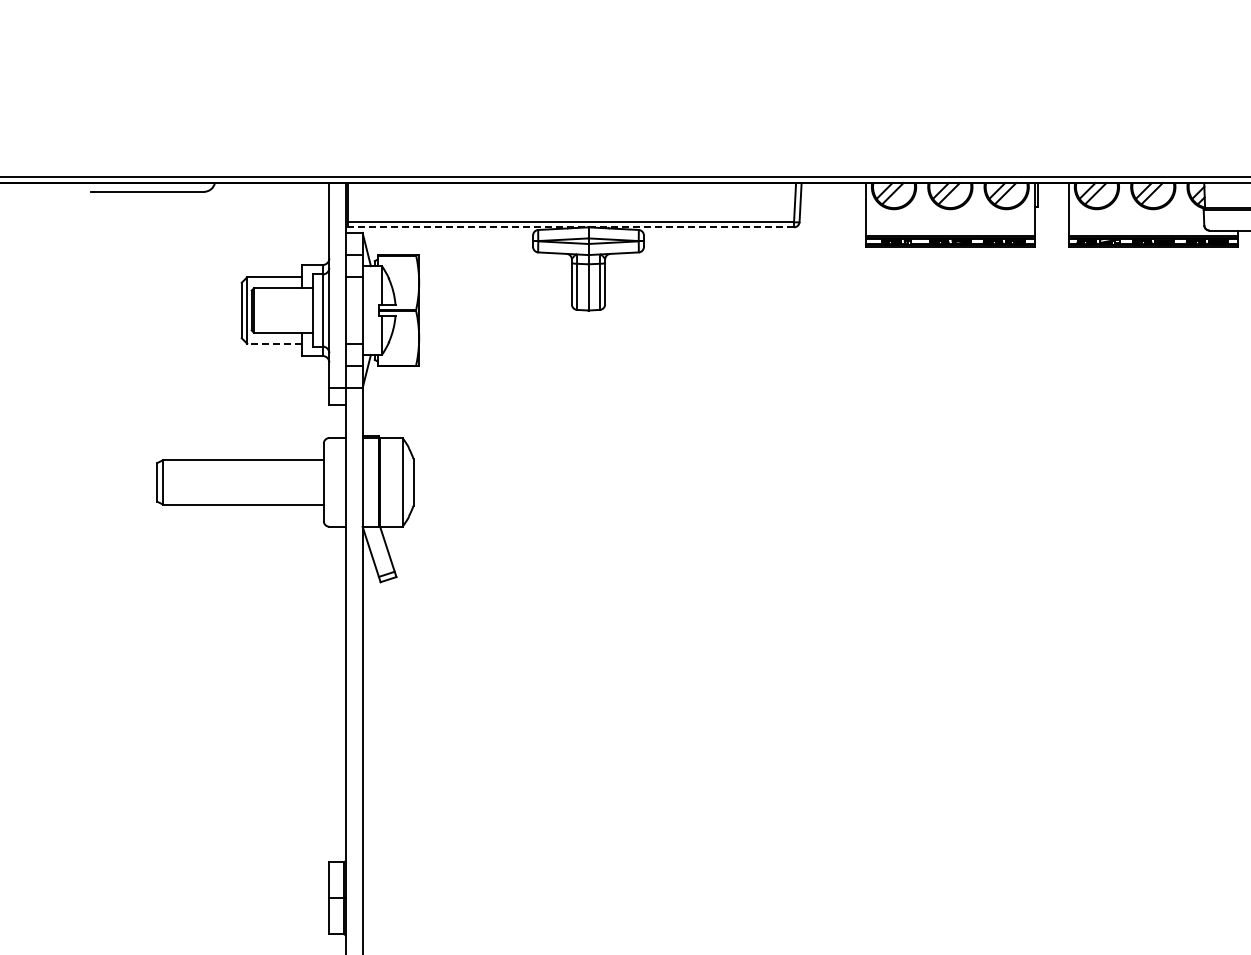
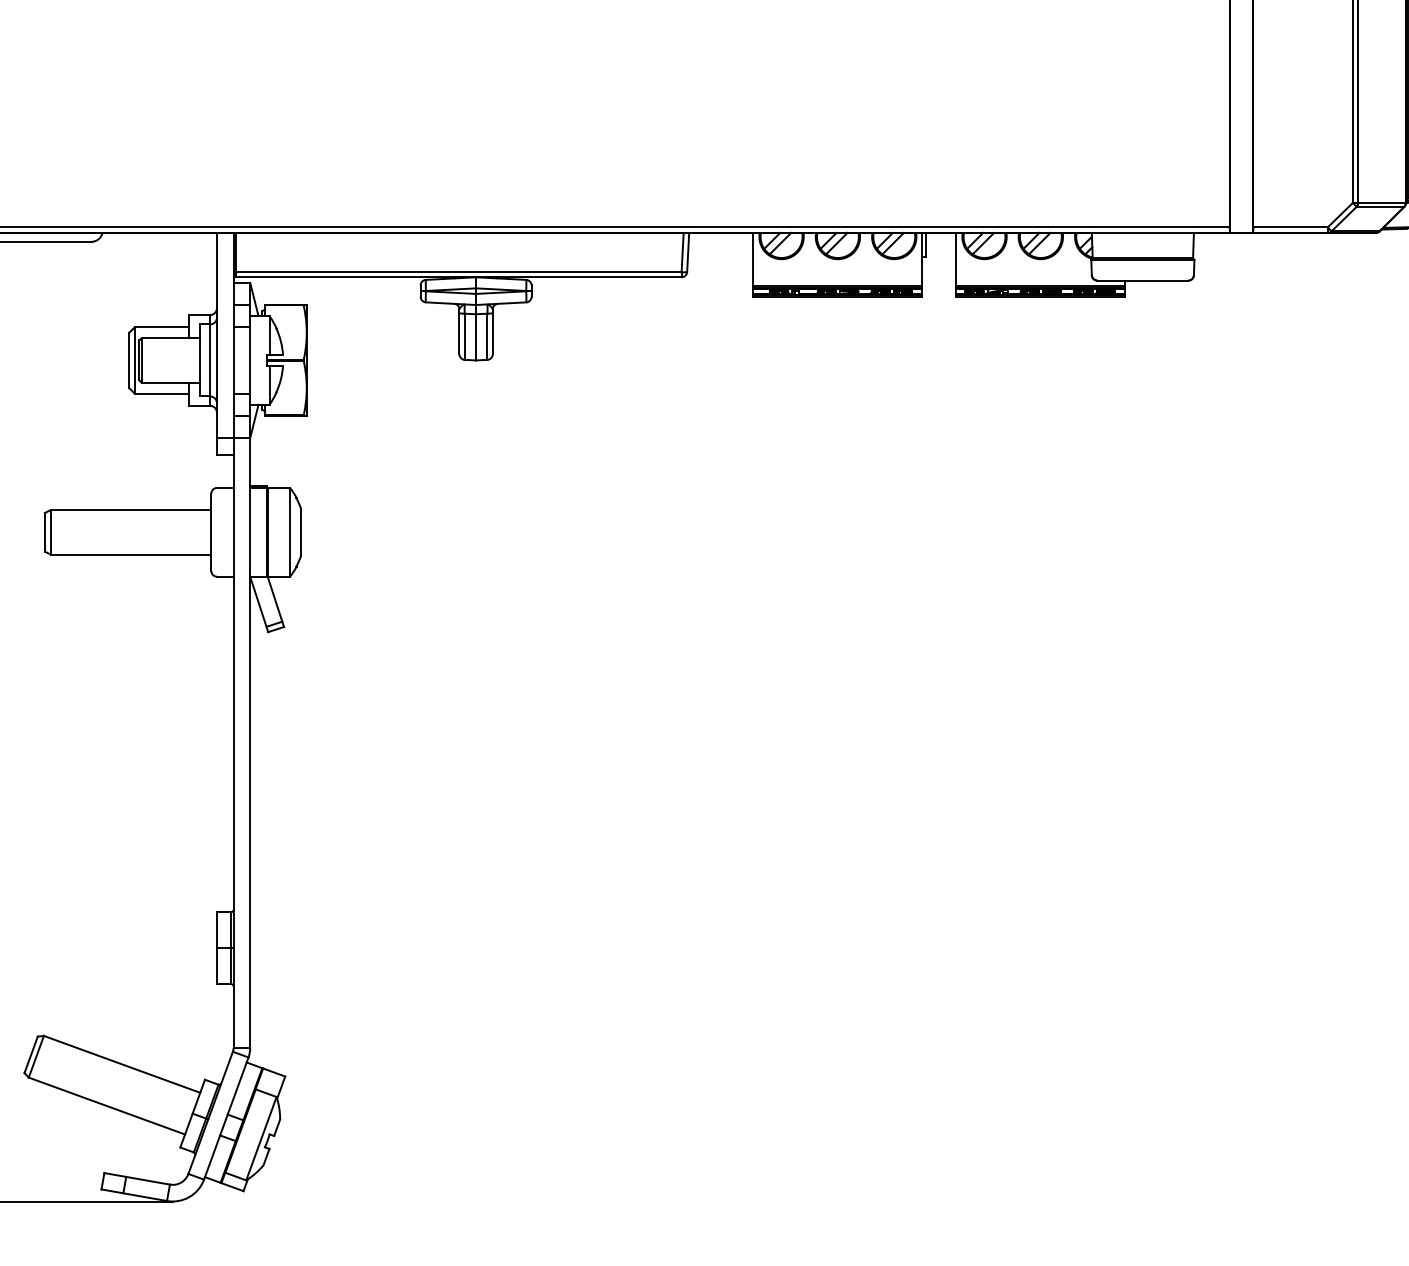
line: (570, 227) -> (458, 277), dashed -> solid
line: (273, 343) -> (161, 393), dashed -> solid

